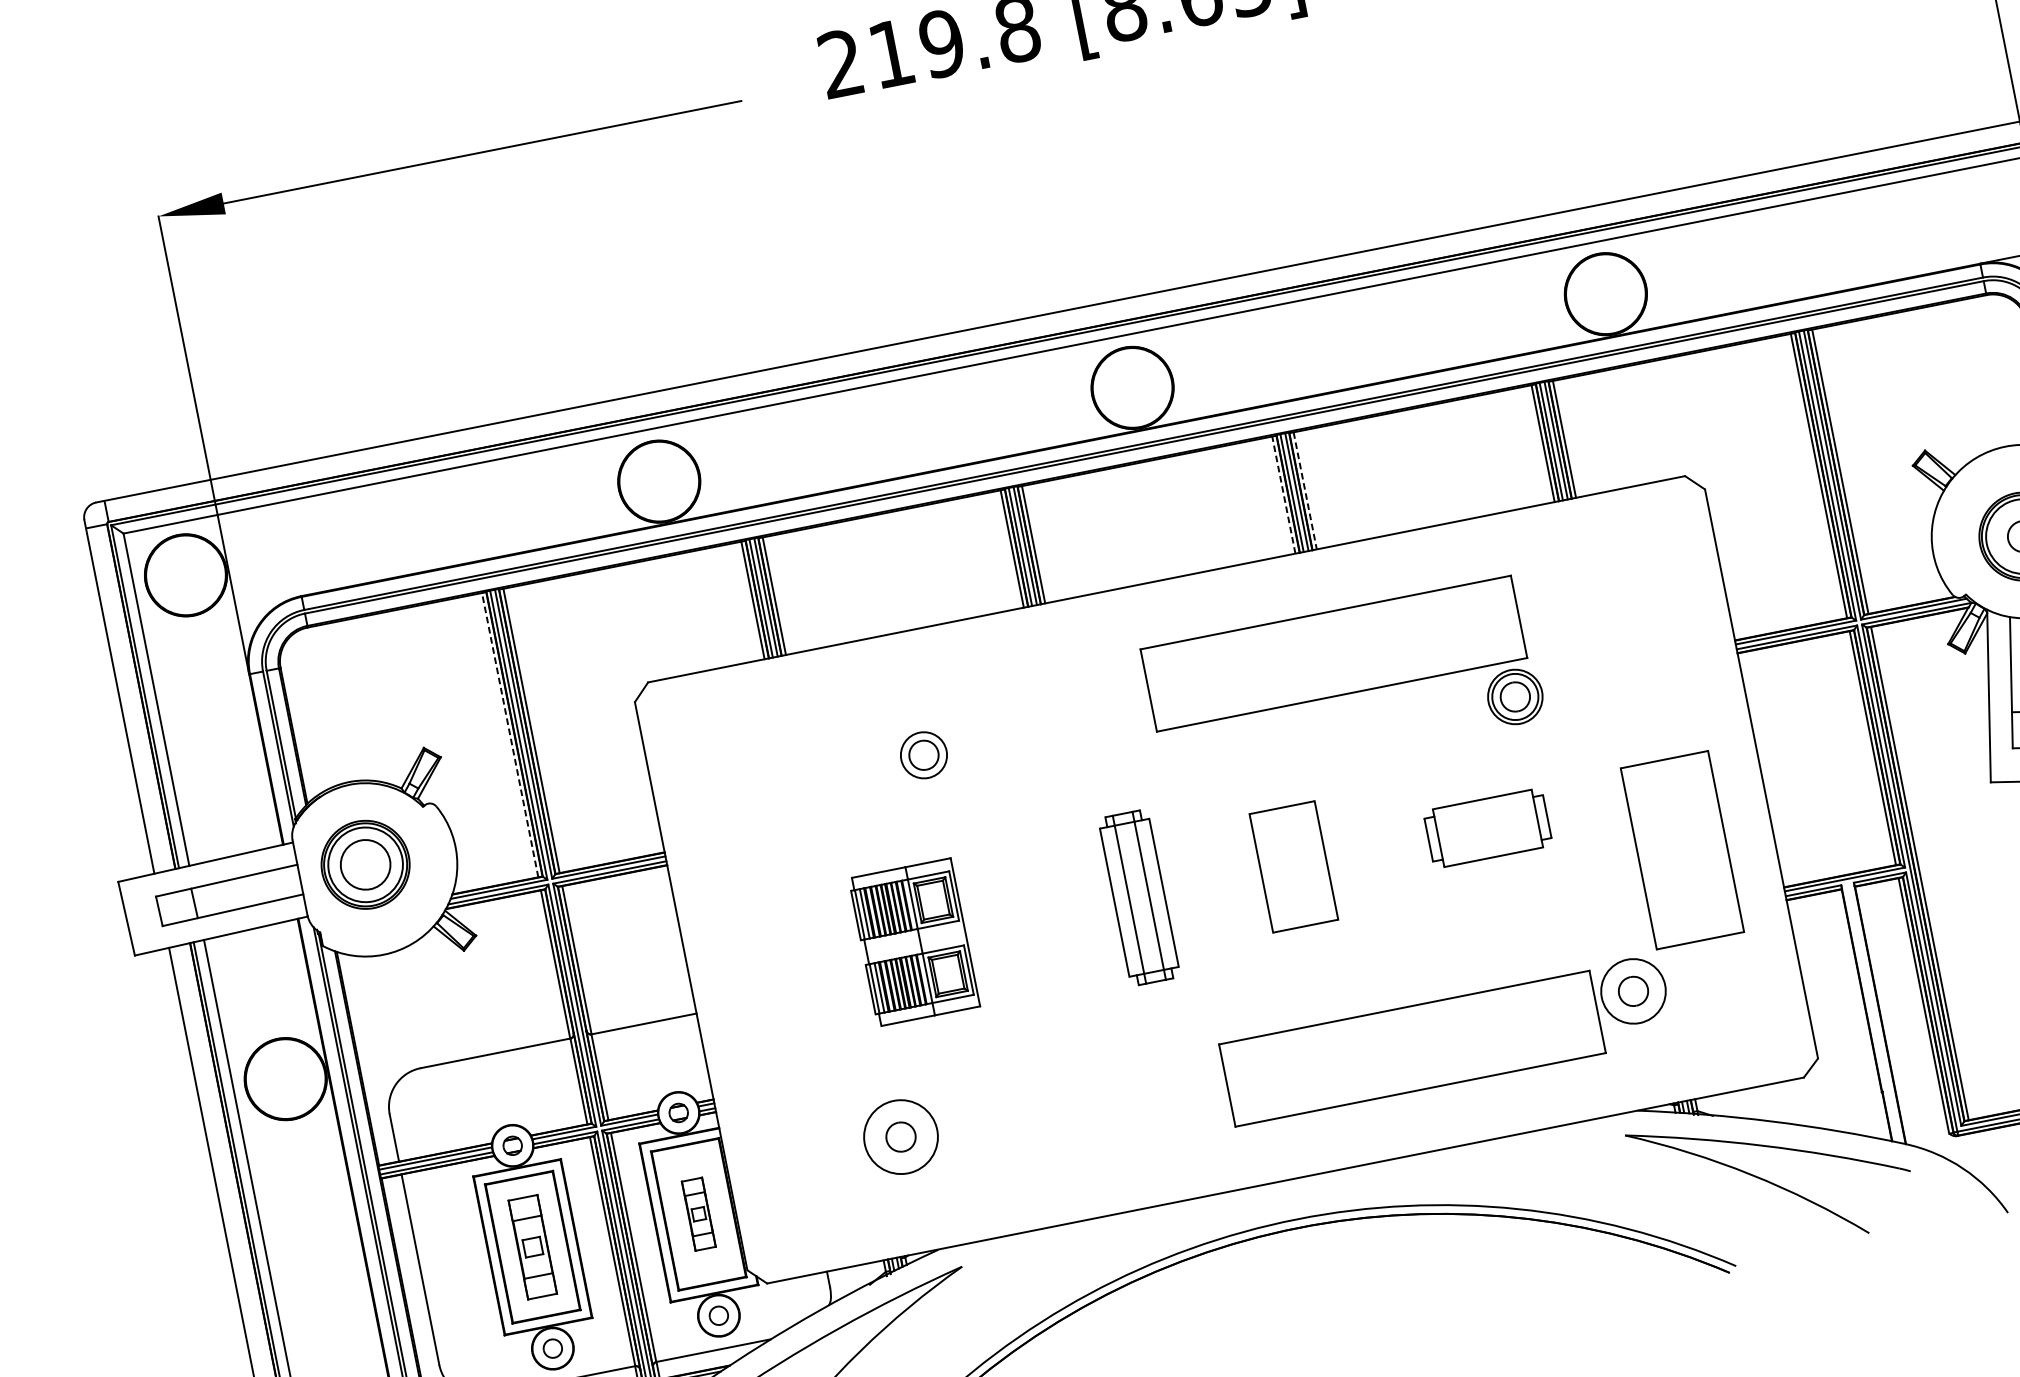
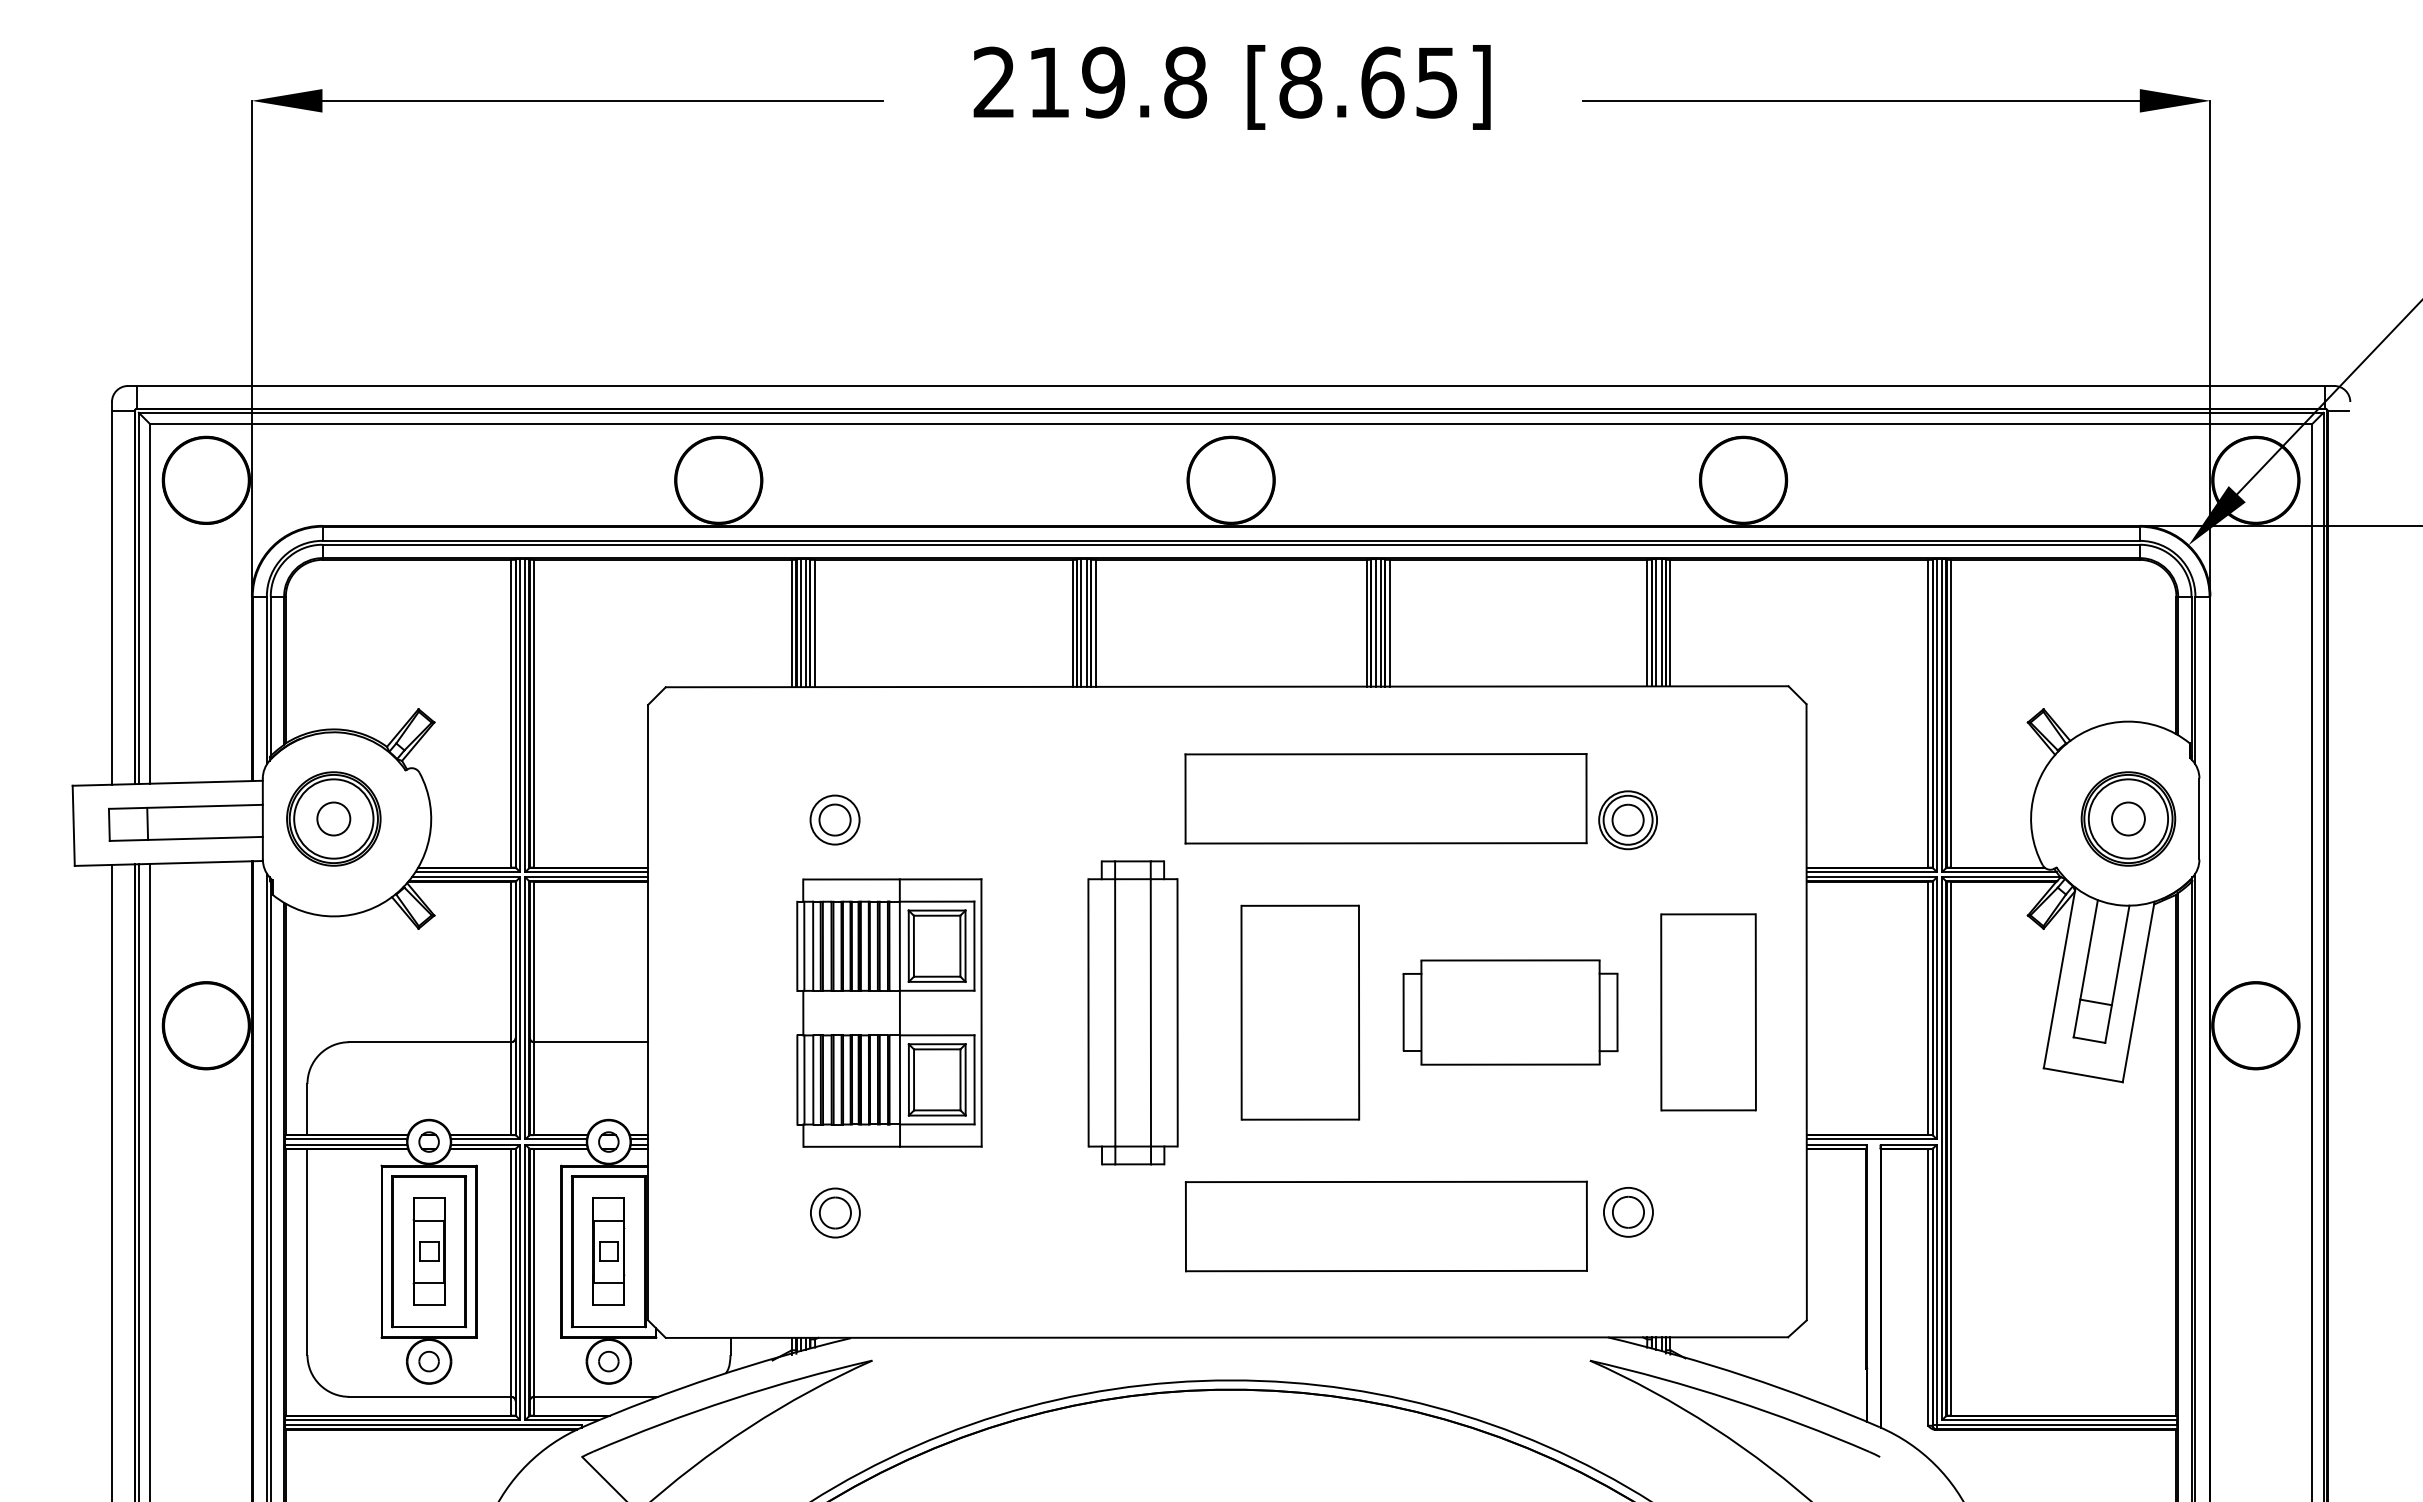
line: (1305, 491) -> (1389, 623), dashed -> solid
line: (1283, 494) -> (1366, 622), dashed -> solid
part: (1514, 697) -> (1627, 820), moved
line: (510, 734) -> (511, 713), dashed -> solid
part: (923, 754) -> (834, 819), moved
part: (1487, 828) -> (1510, 1012), size x1.67
part: (1682, 850) -> (1708, 1012), moved
circle: (365, 864) -> (333, 818), size x0.62
part: (1293, 866) -> (1300, 1012), size x1.67
part: (1138, 897) -> (1132, 1012), size x1.67
part: (914, 941) -> (889, 1012), size x1.67
circle: (1632, 990) -> (1627, 1211), size x0.71
circle: (900, 1136) -> (834, 1212), size x0.62
part: (698, 1214) -> (608, 1251), size x1.43

